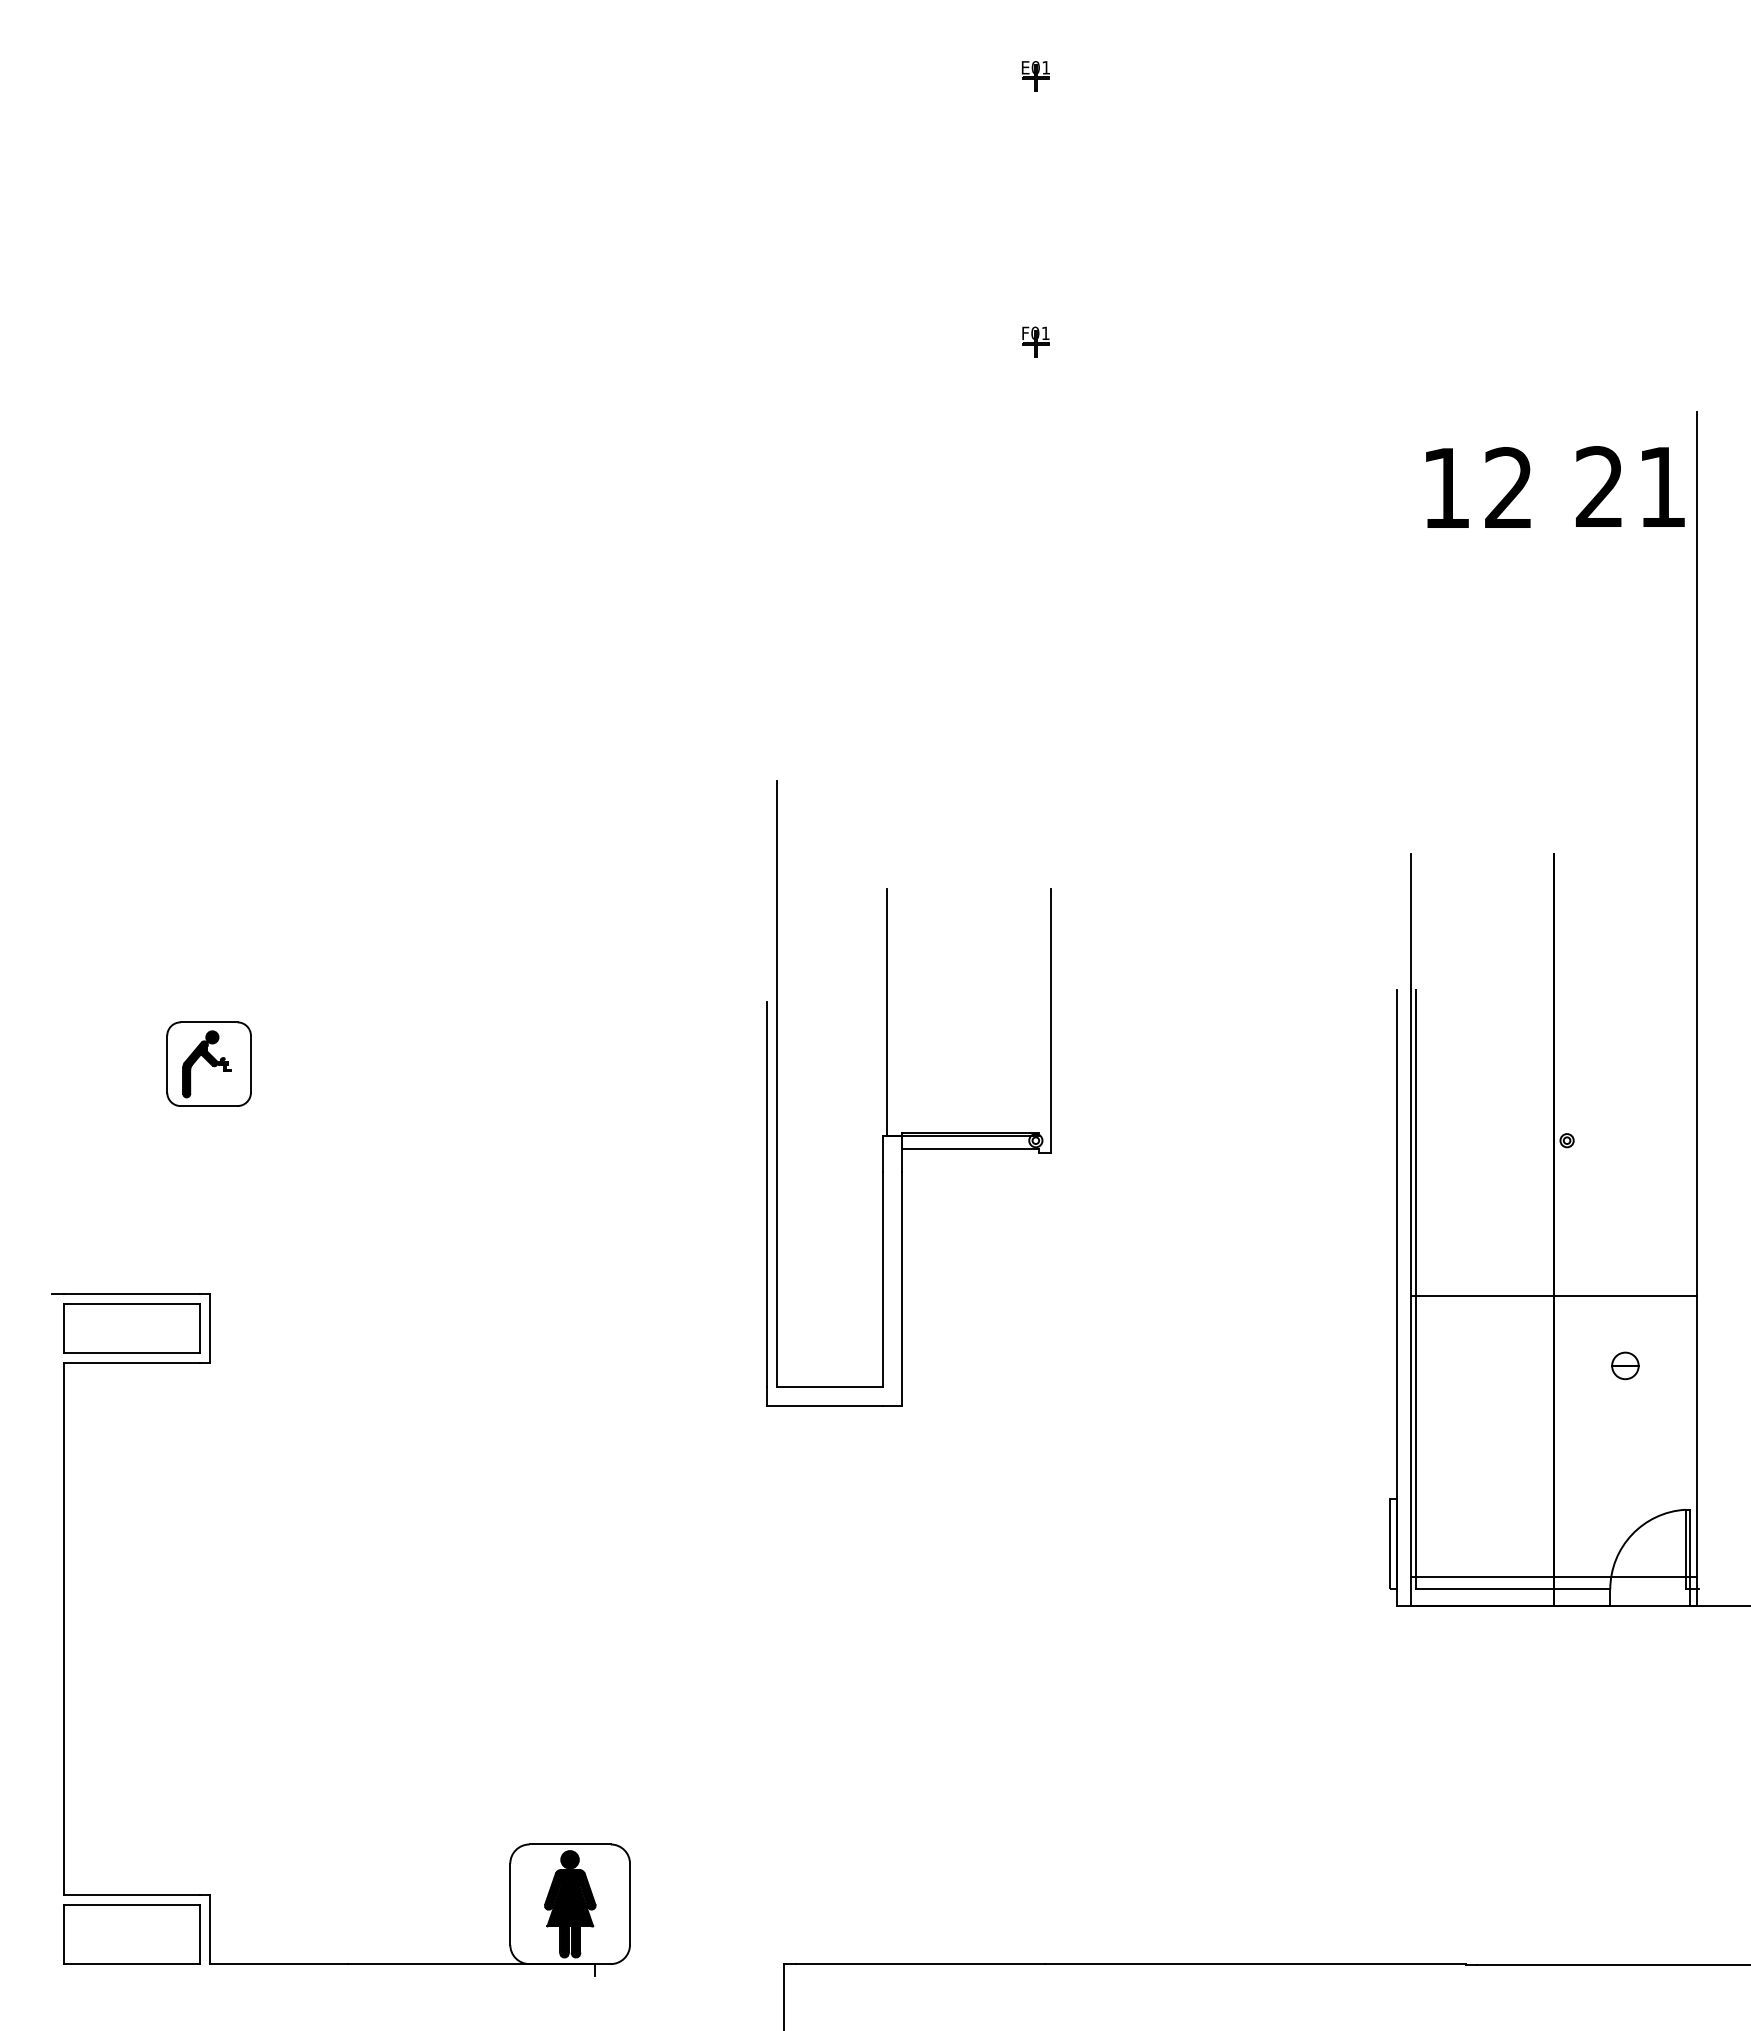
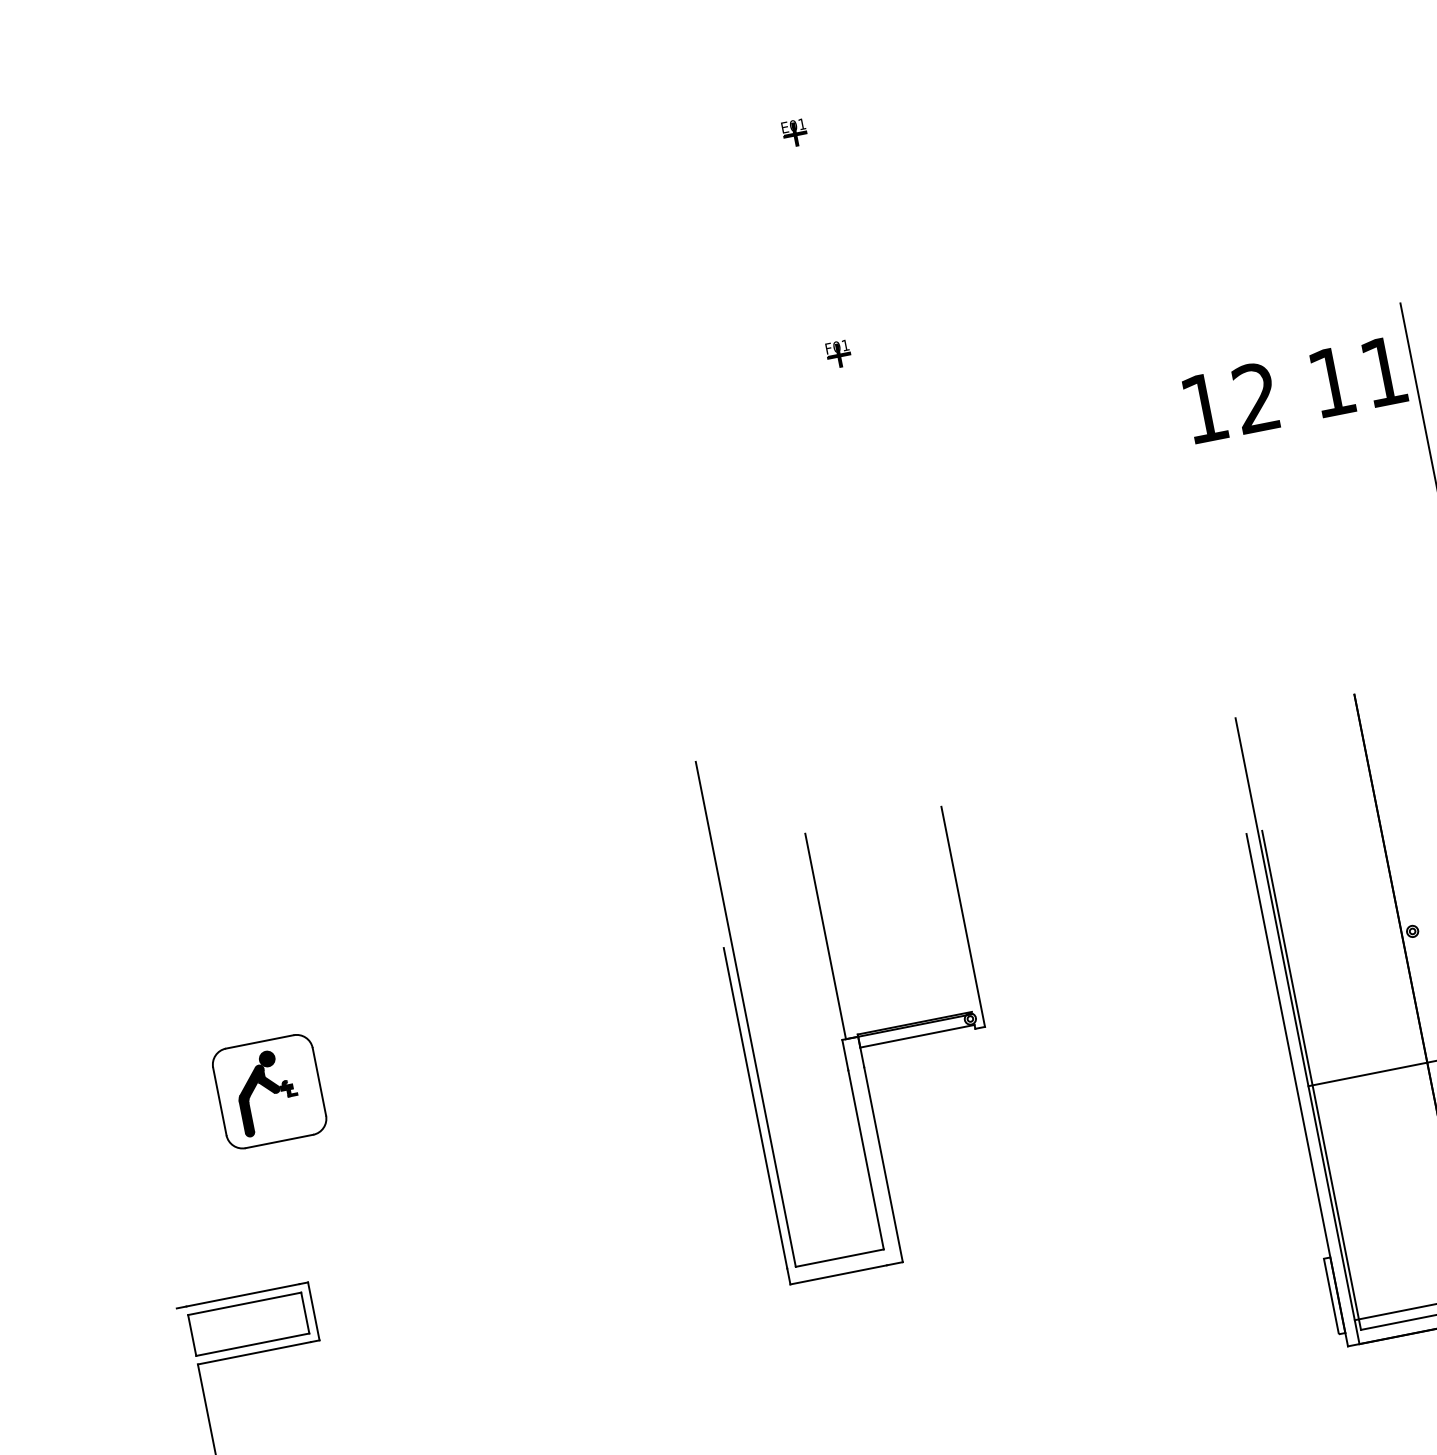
text: (1599, 486) -> (1331, 381), 21 -> 11
part: (208, 1063) -> (268, 1091), size x1.43

